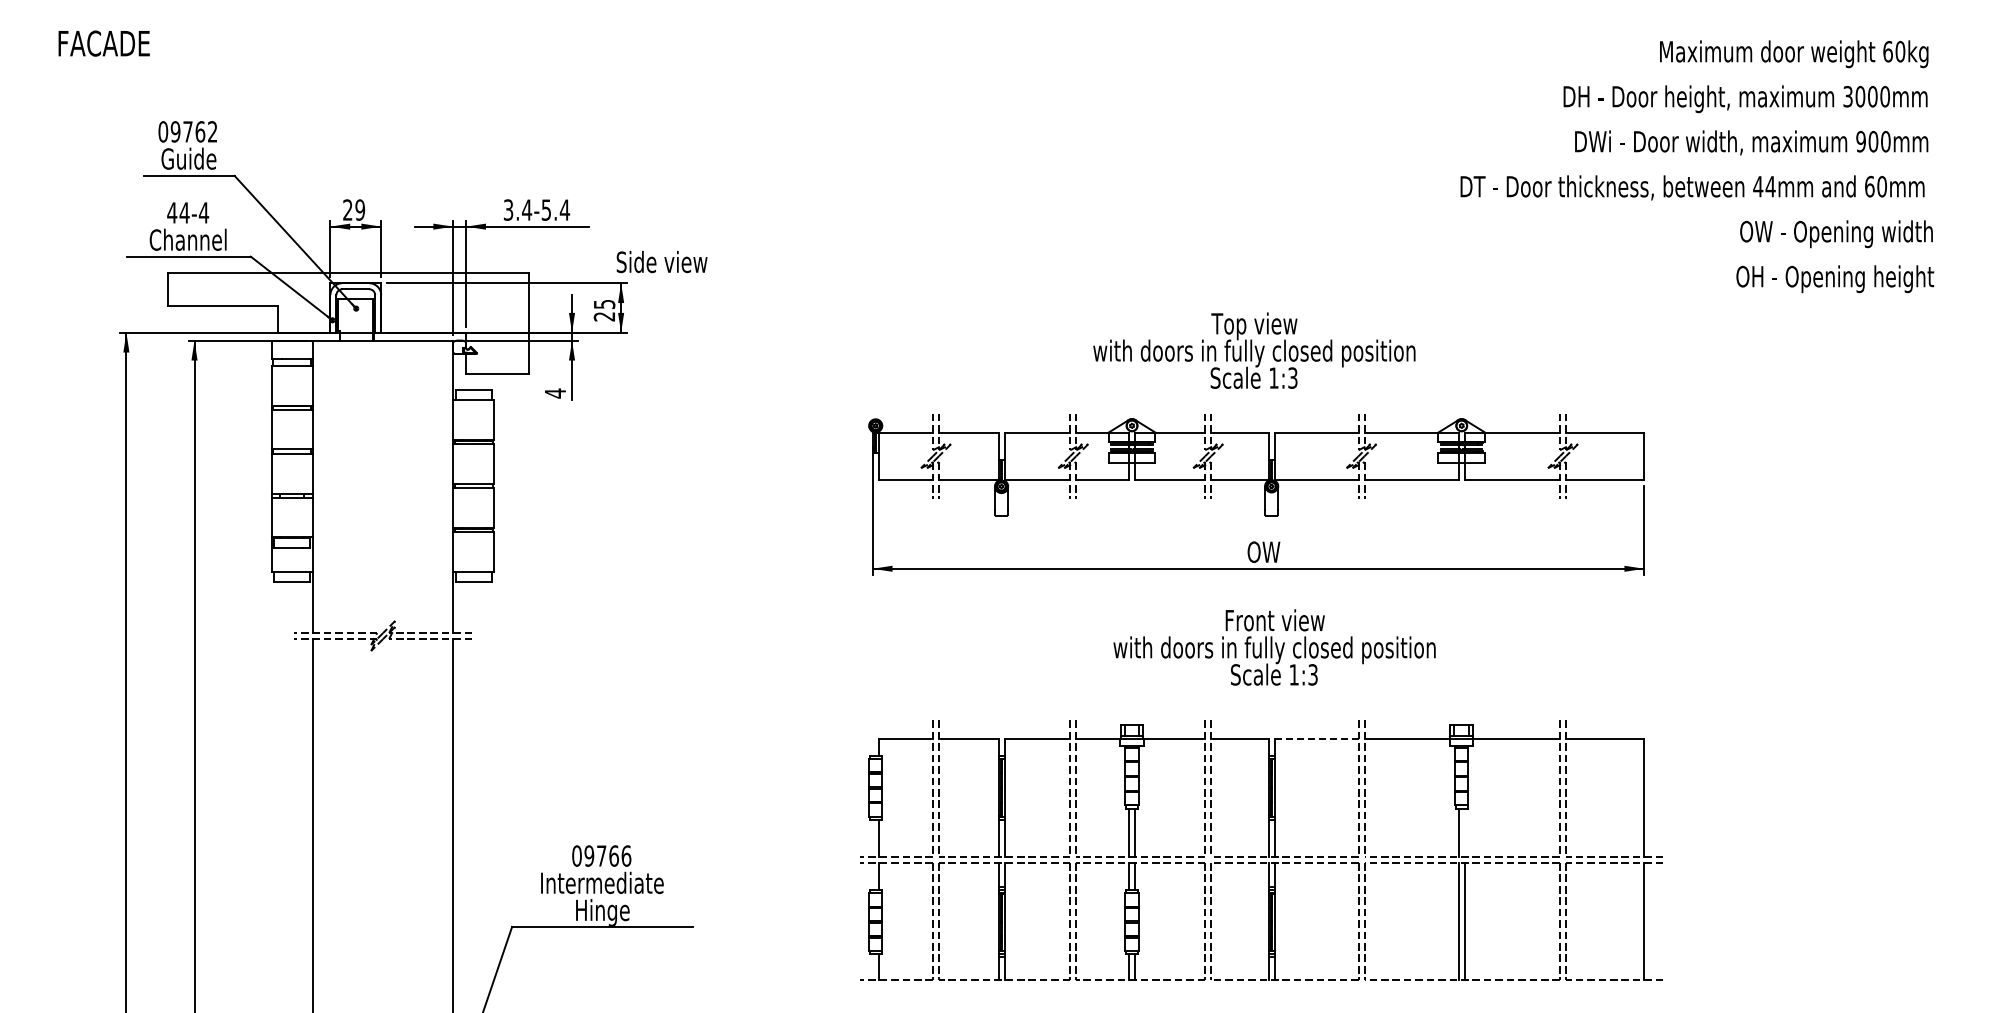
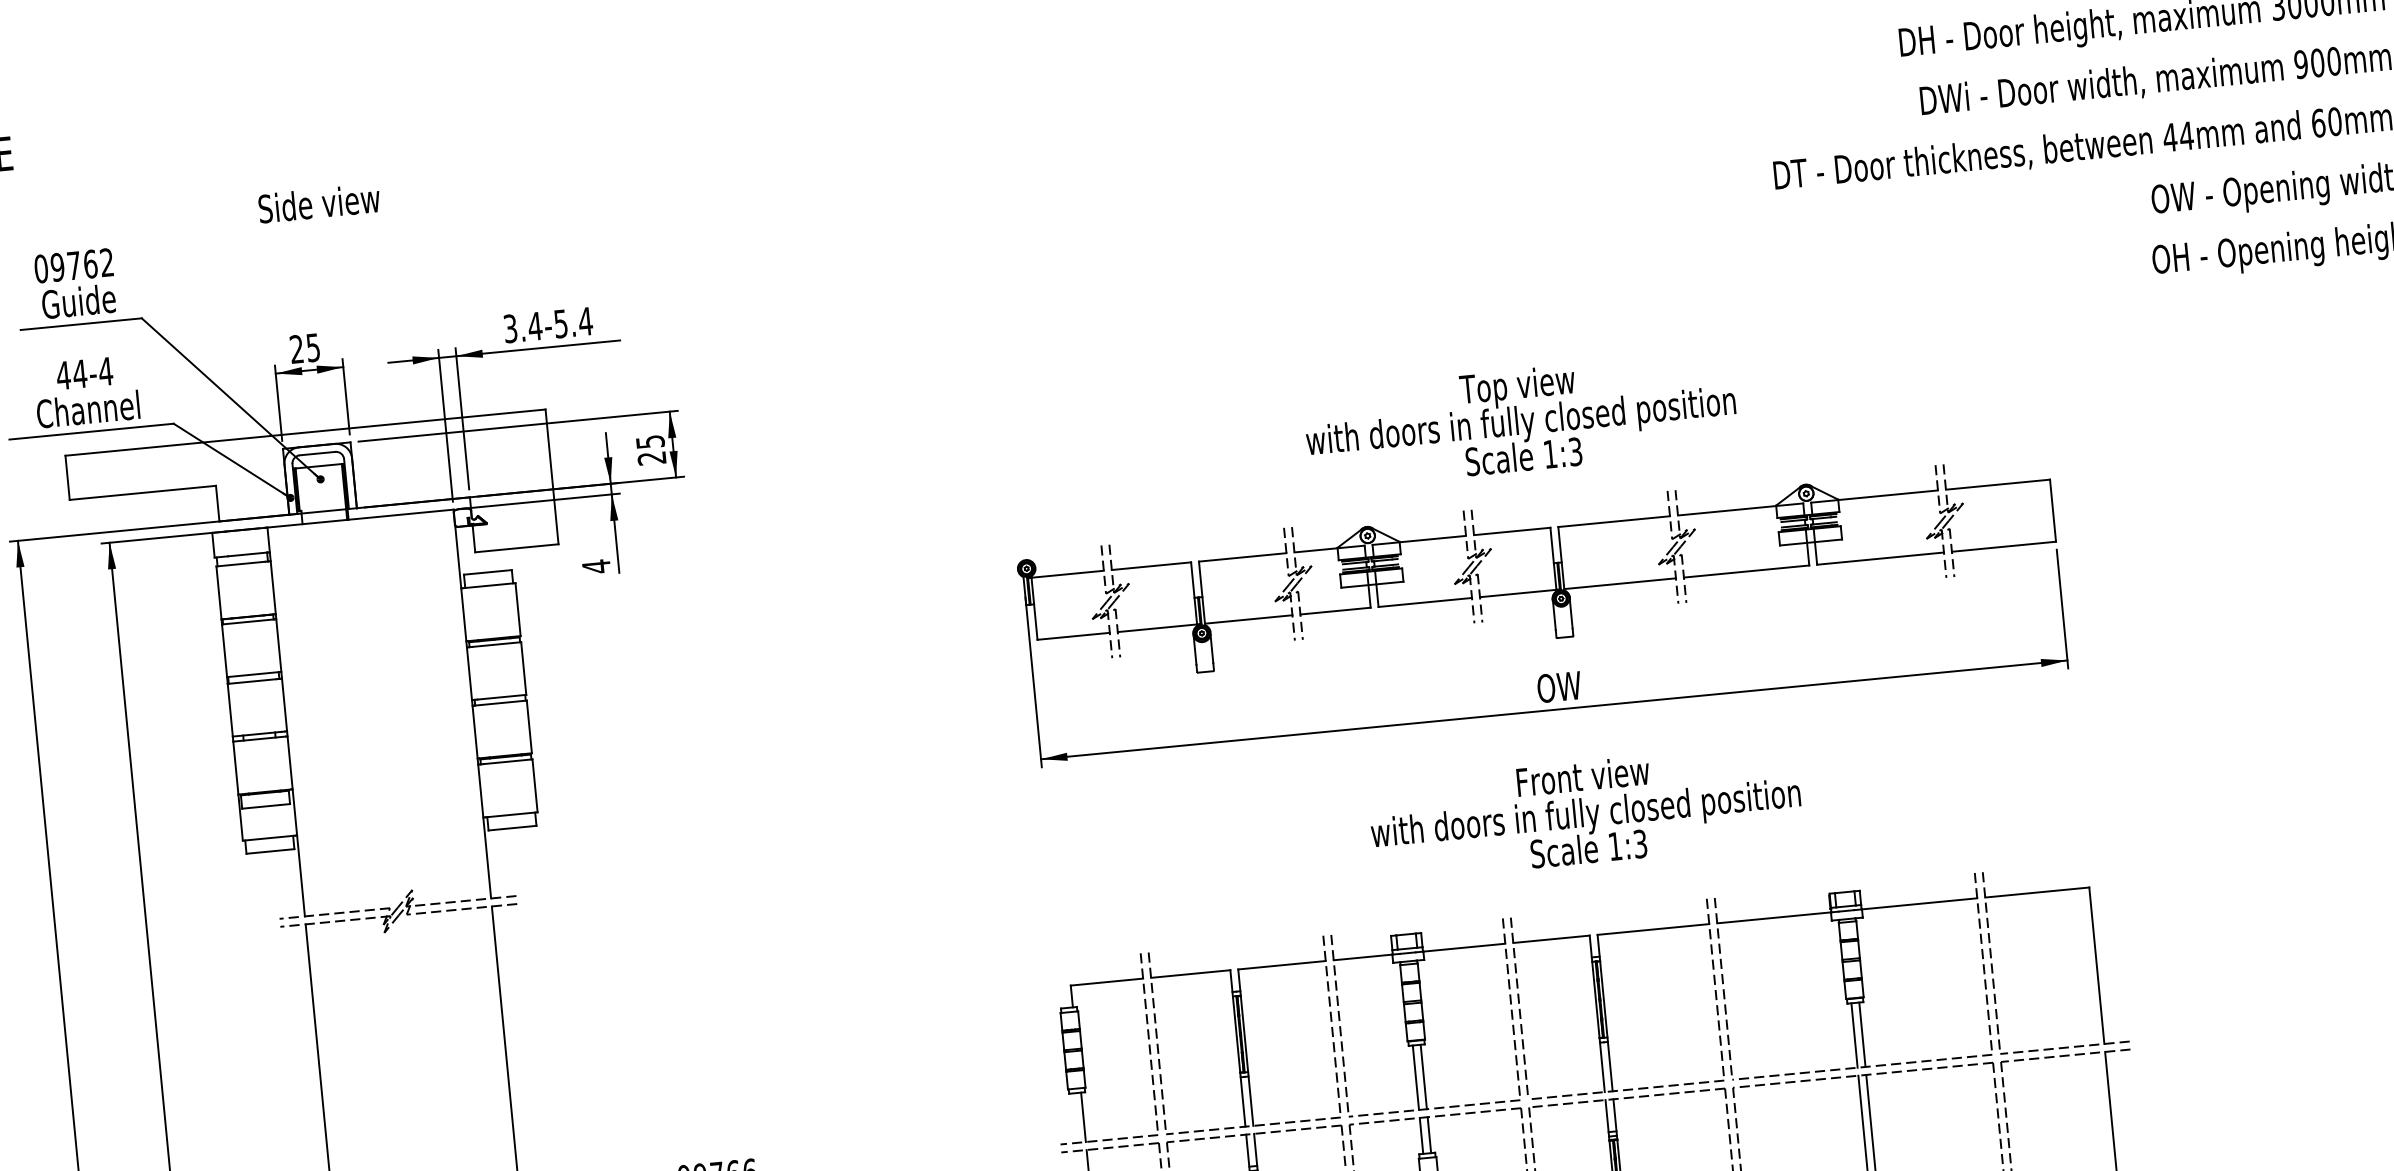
text: (360, 209) -> (313, 346), 29 -> 25
text: (661, 262) -> (318, 204), moved
line: (1316, 739) -> (1653, 929), dashed -> solid
line: (1464, 832) -> (1862, 1034), added

